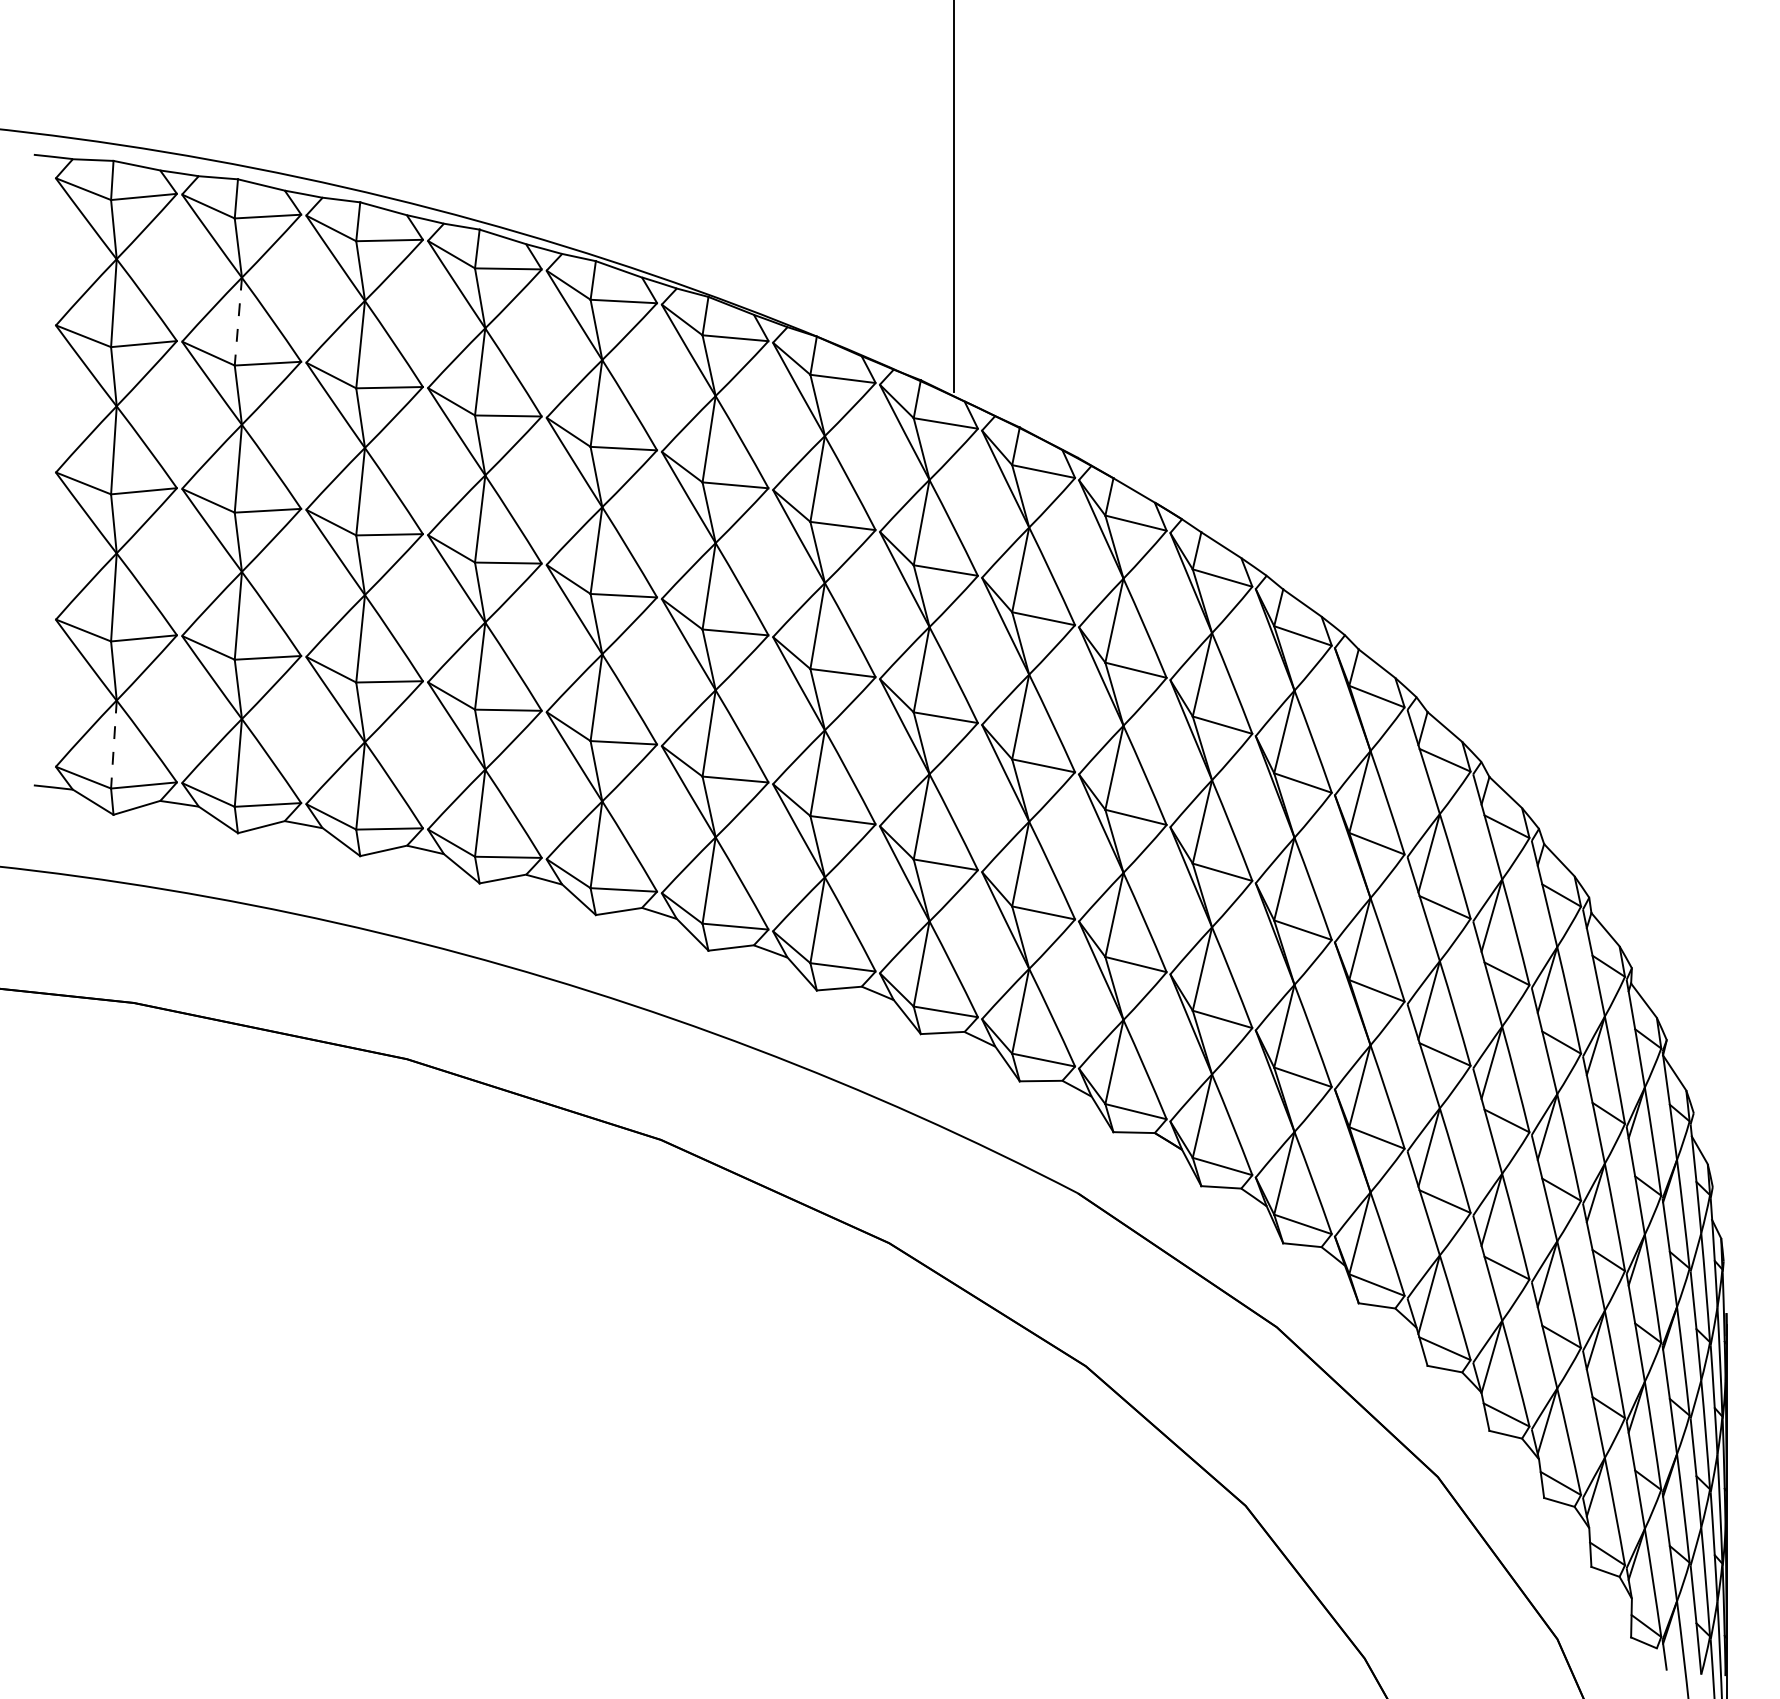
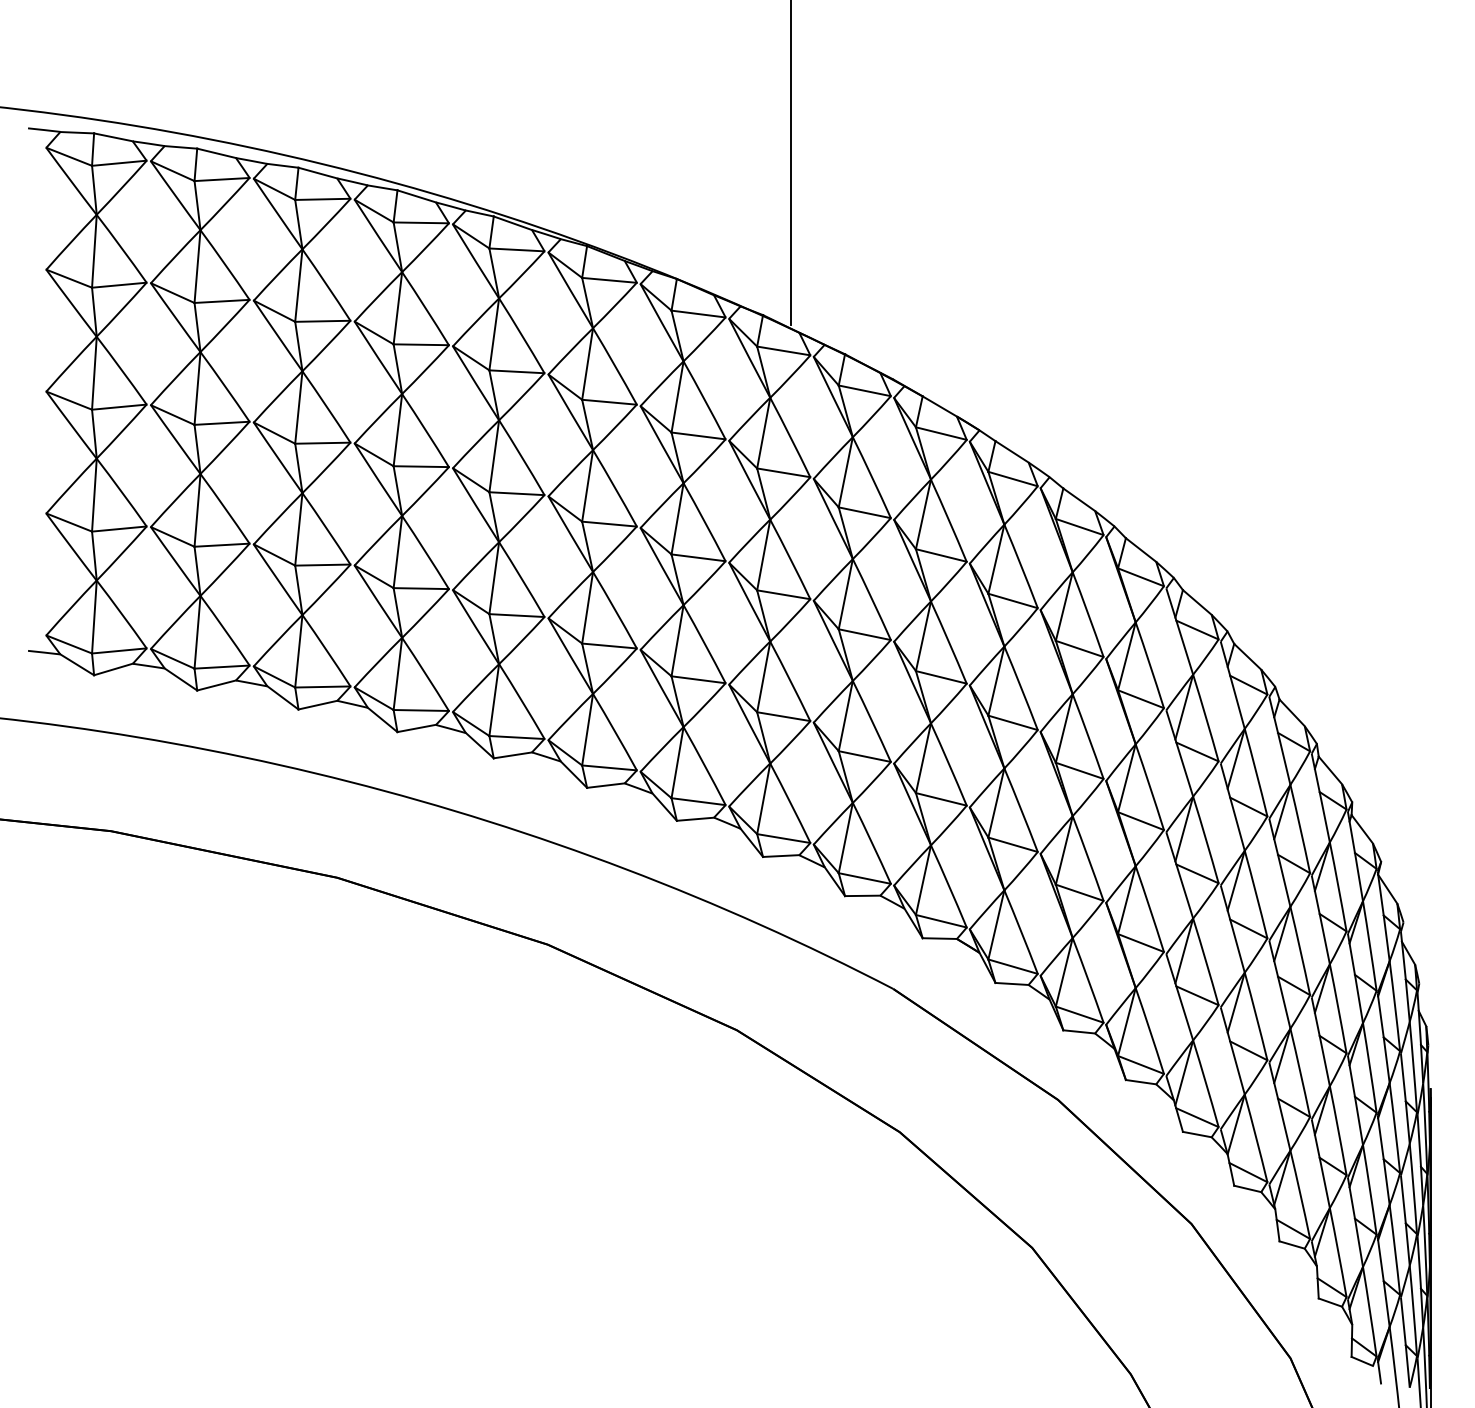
line: (238, 321) -> (197, 266), dashed -> solid
line: (114, 745) -> (94, 617), dashed -> solid

